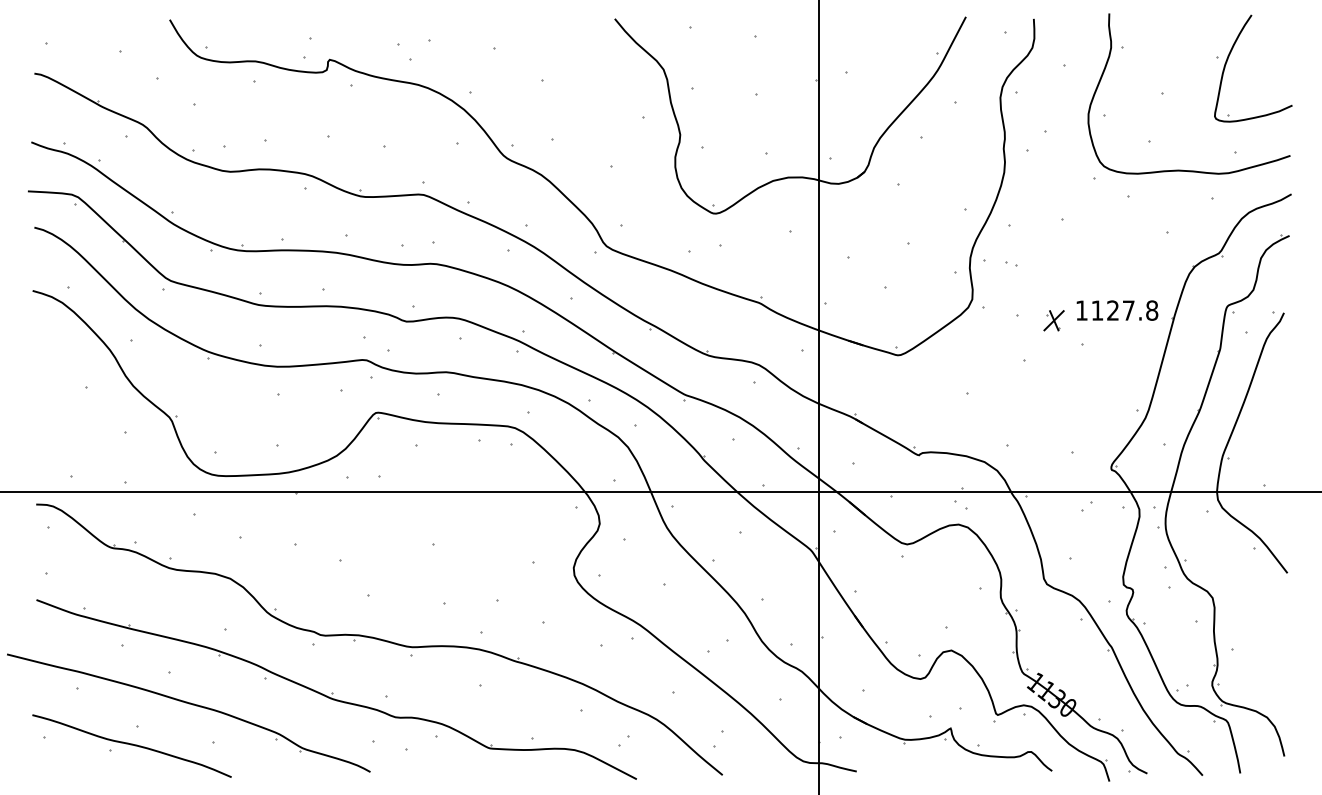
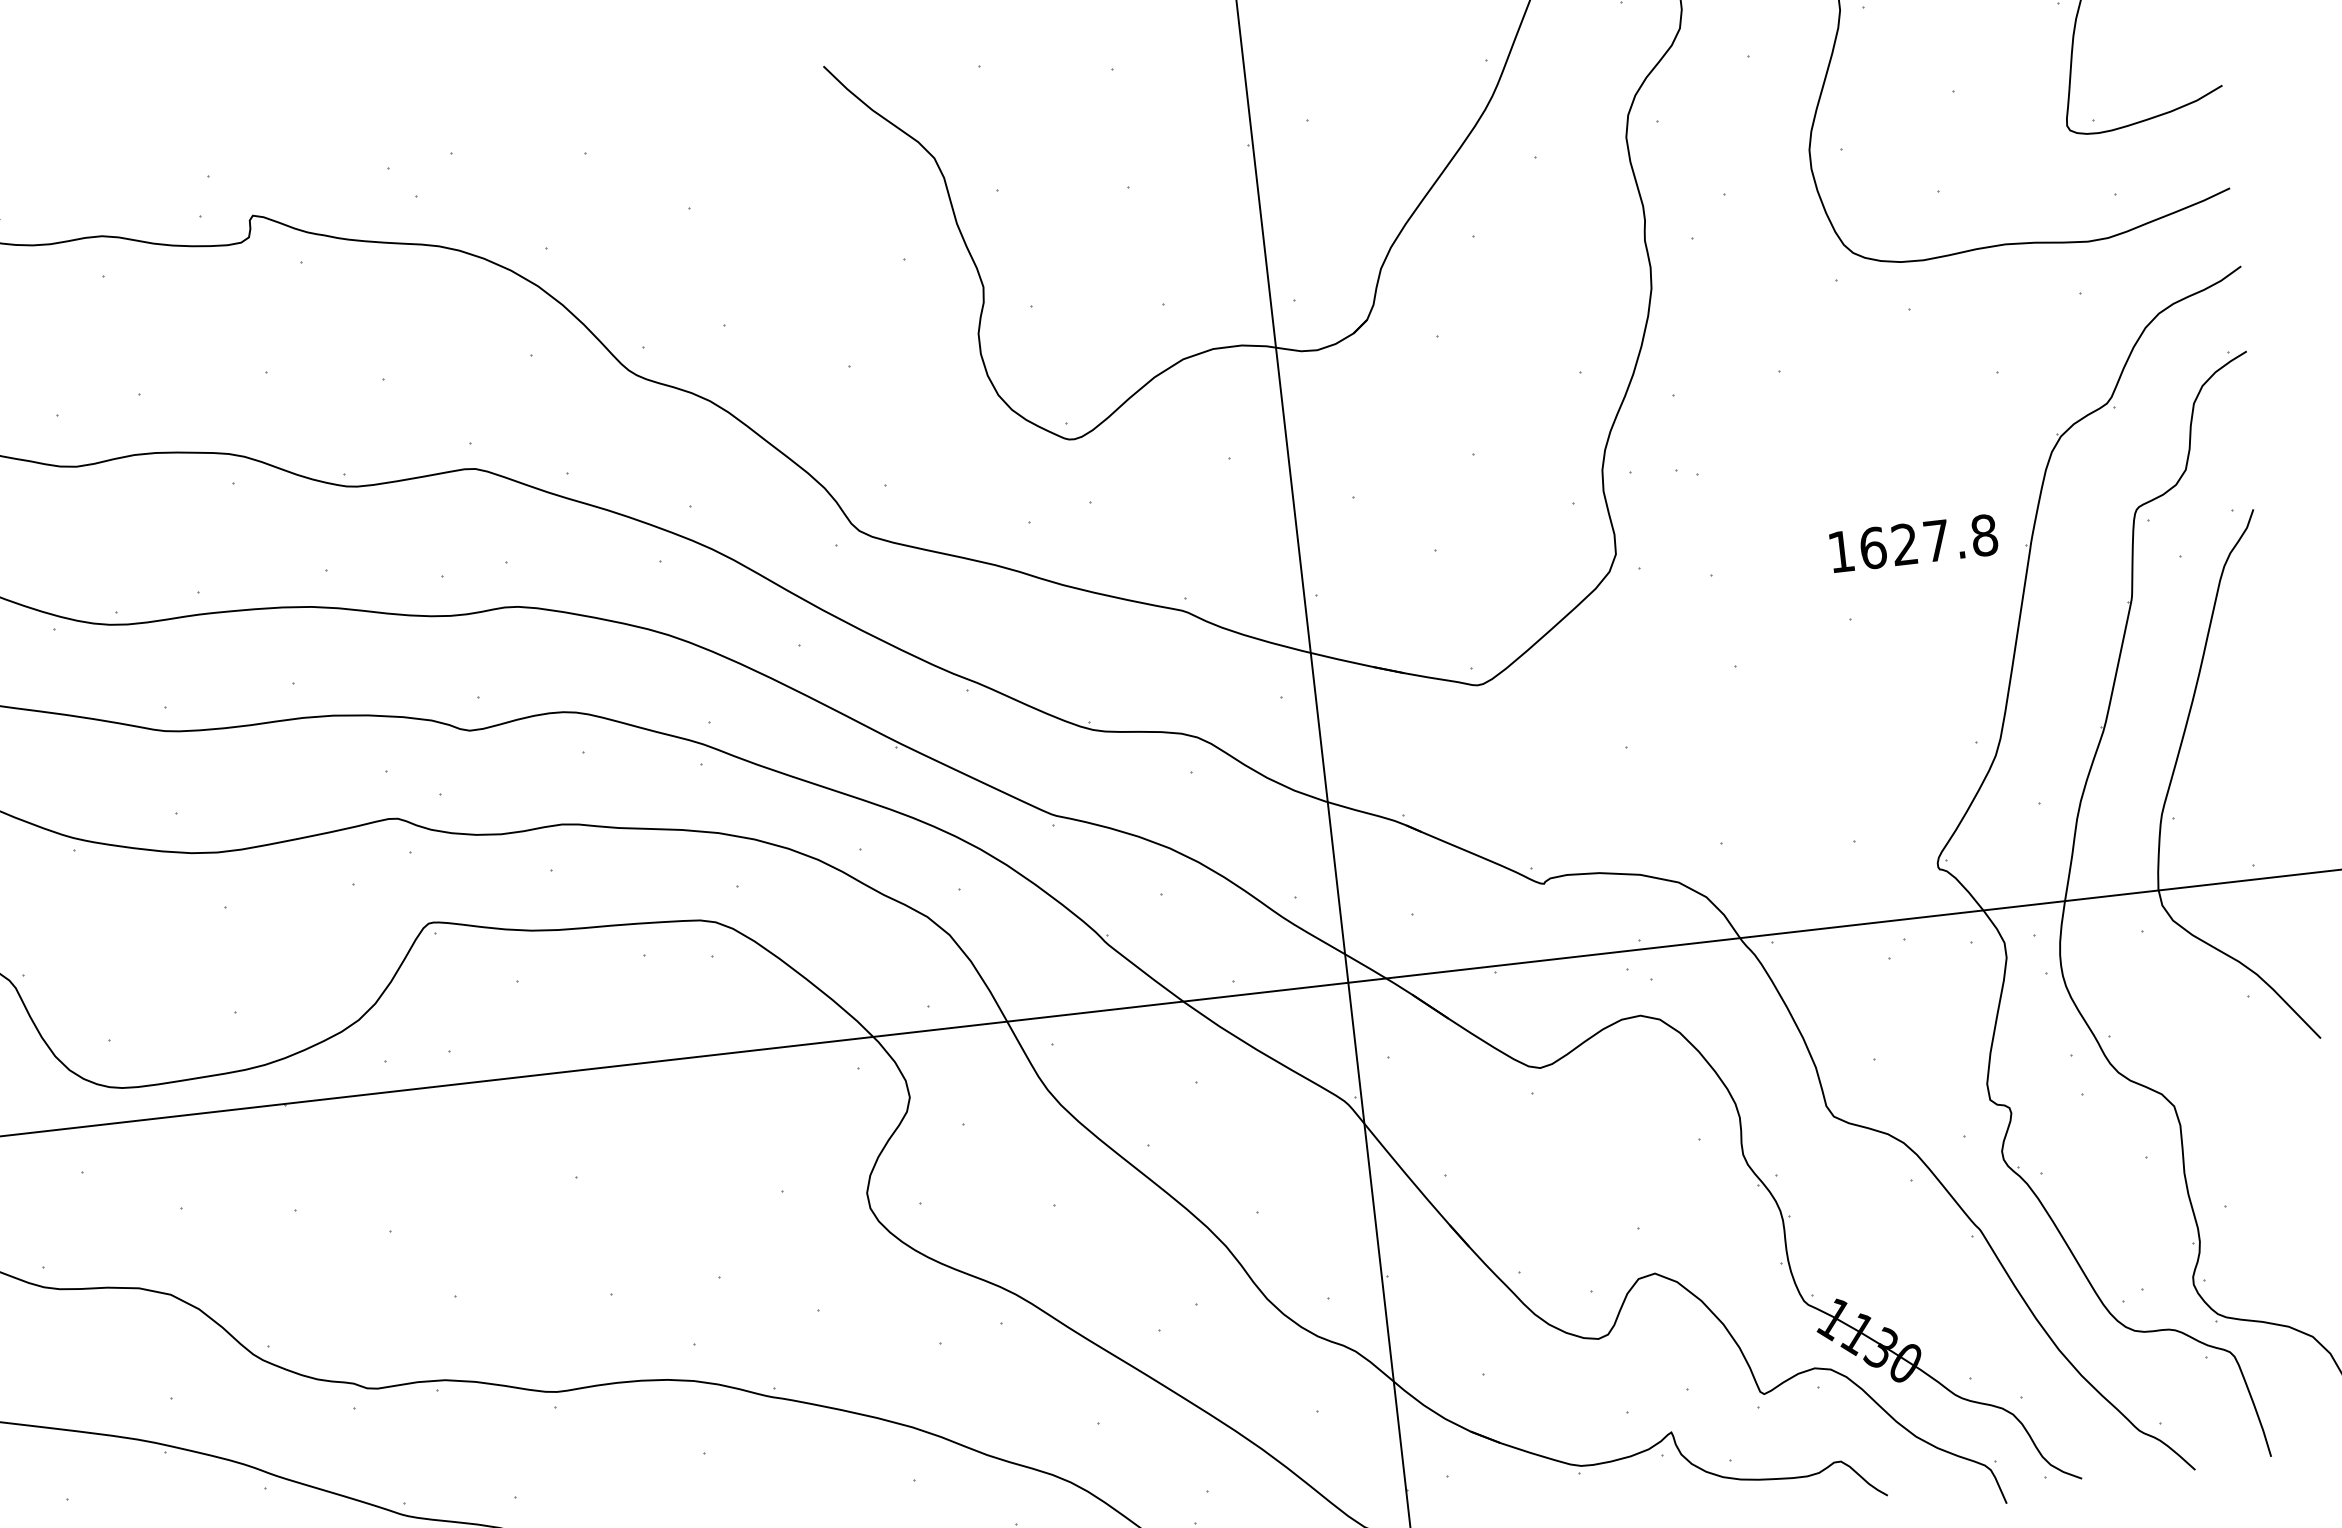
text: (1097, 310) -> (1873, 547), 1127.8 -> 1627.8
part: (1053, 320) -> (1785, 578), removed

